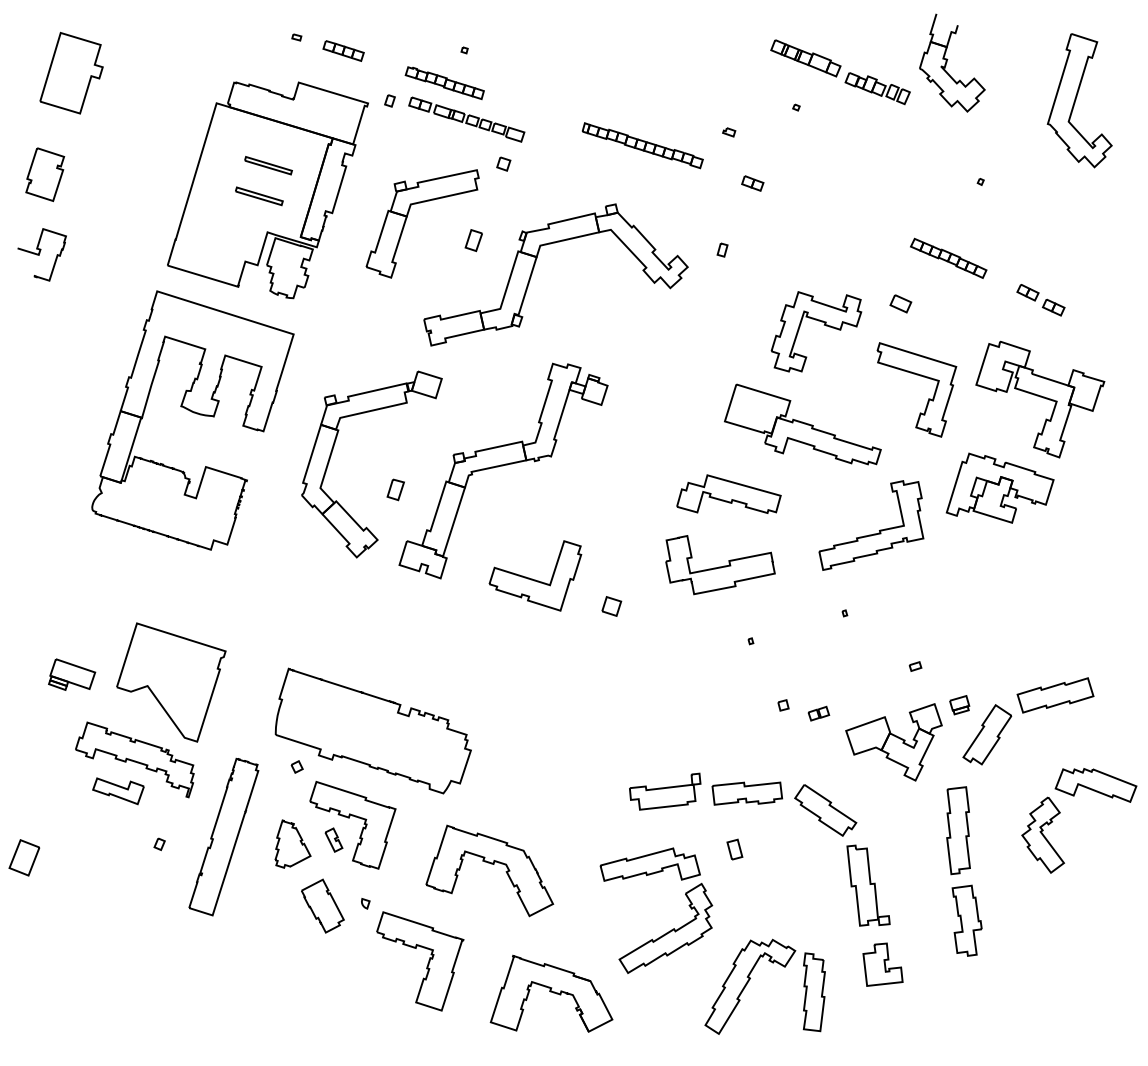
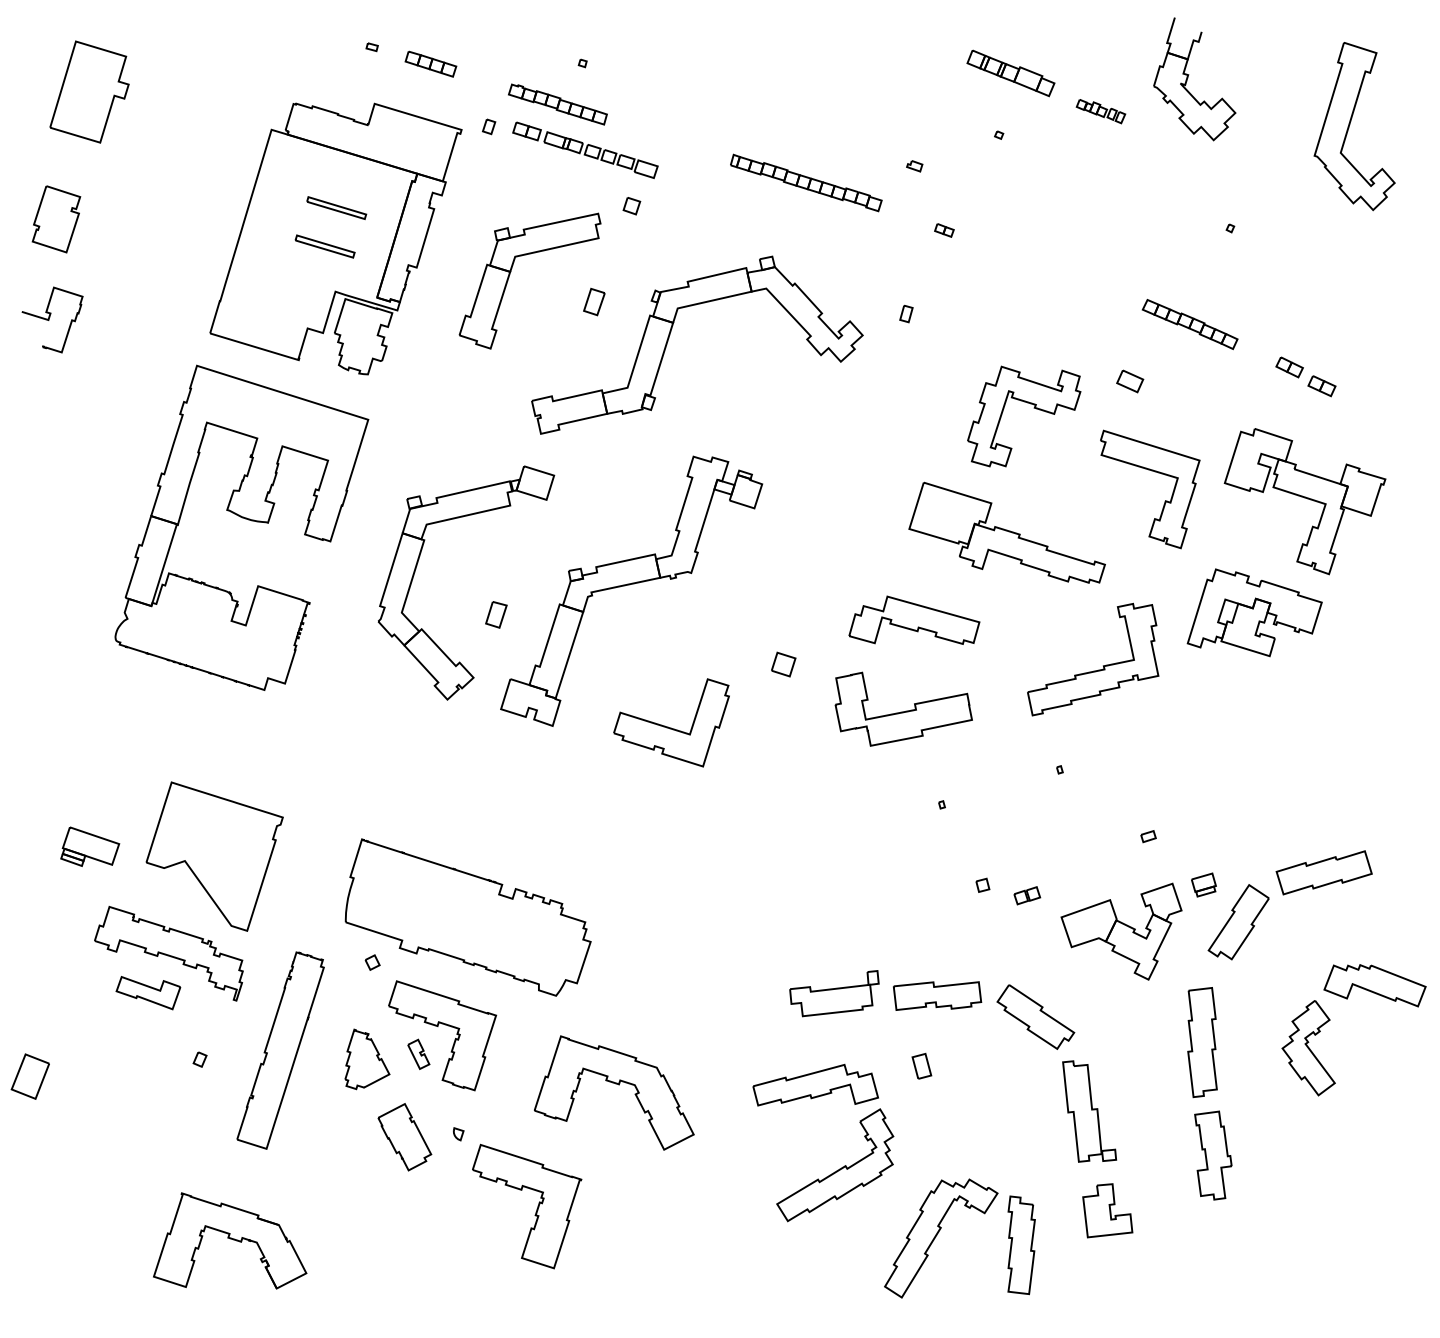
part: (877, 88) -> (1100, 111), size x0.6
part: (752, 183) -> (943, 230), size x0.7
part: (611, 606) -> (783, 664), moved
part: (551, 993) -> (230, 1240), moved

